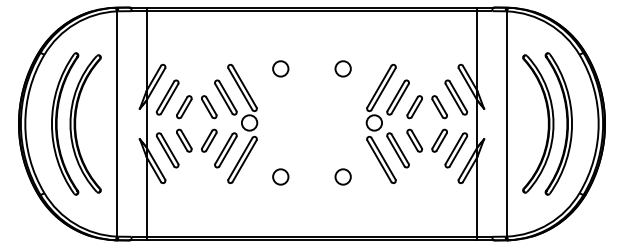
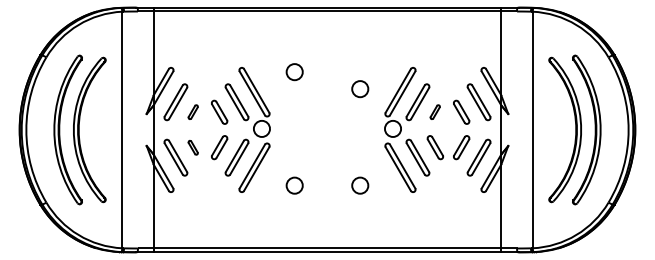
circle: (343, 69) -> (360, 89), moved
part: (183, 106) -> (192, 111), size x0.6
part: (413, 106) -> (434, 111), size x0.6
part: (183, 140) -> (192, 147), size x0.6

